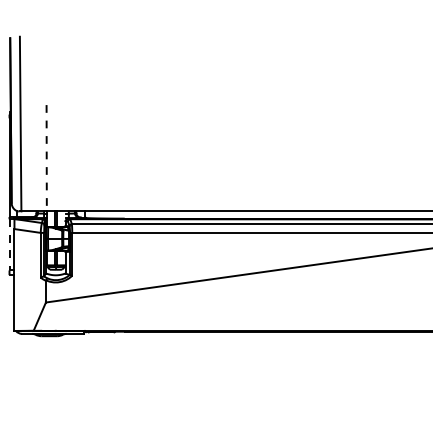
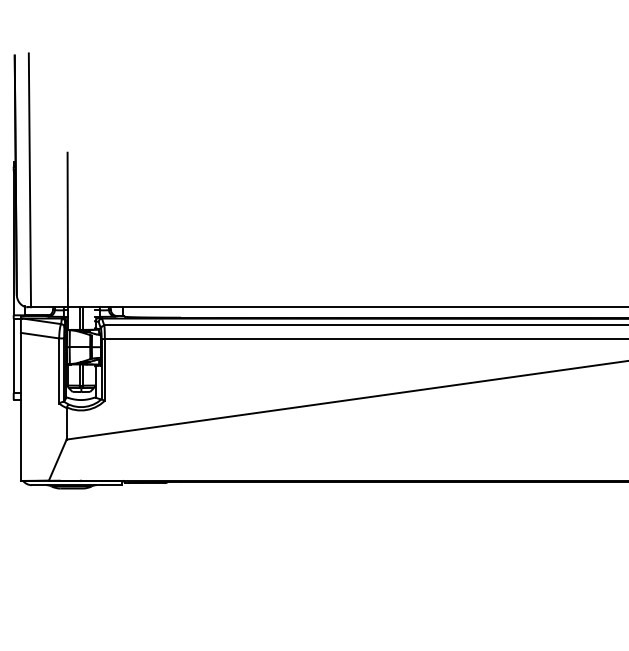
line: (46, 158) -> (67, 230), dashed -> solid
line: (9, 244) -> (13, 355), dashed -> solid

